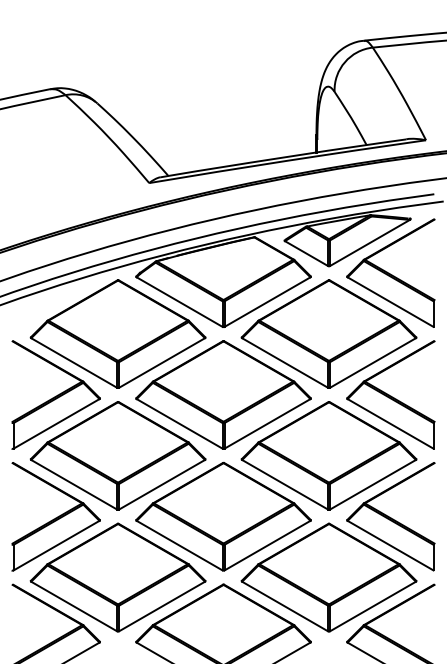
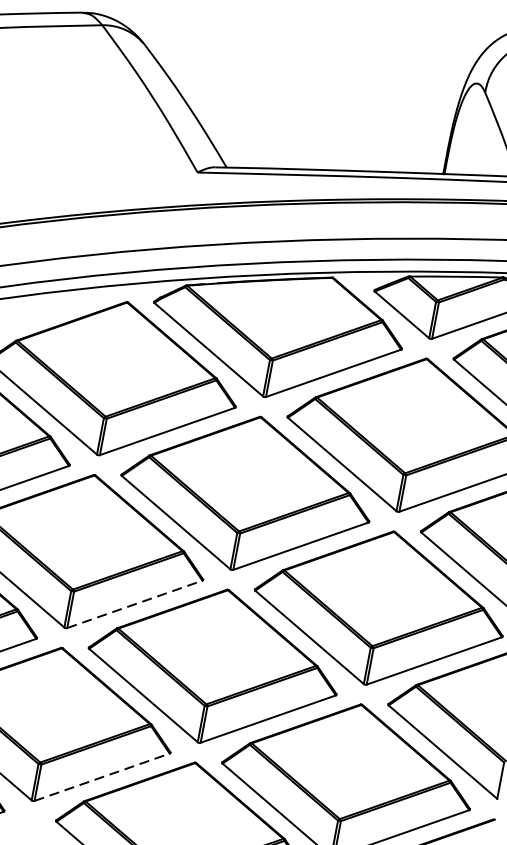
line: (162, 484) -> (135, 604), solid -> dashed
line: (162, 606) -> (102, 777), solid -> dashed

